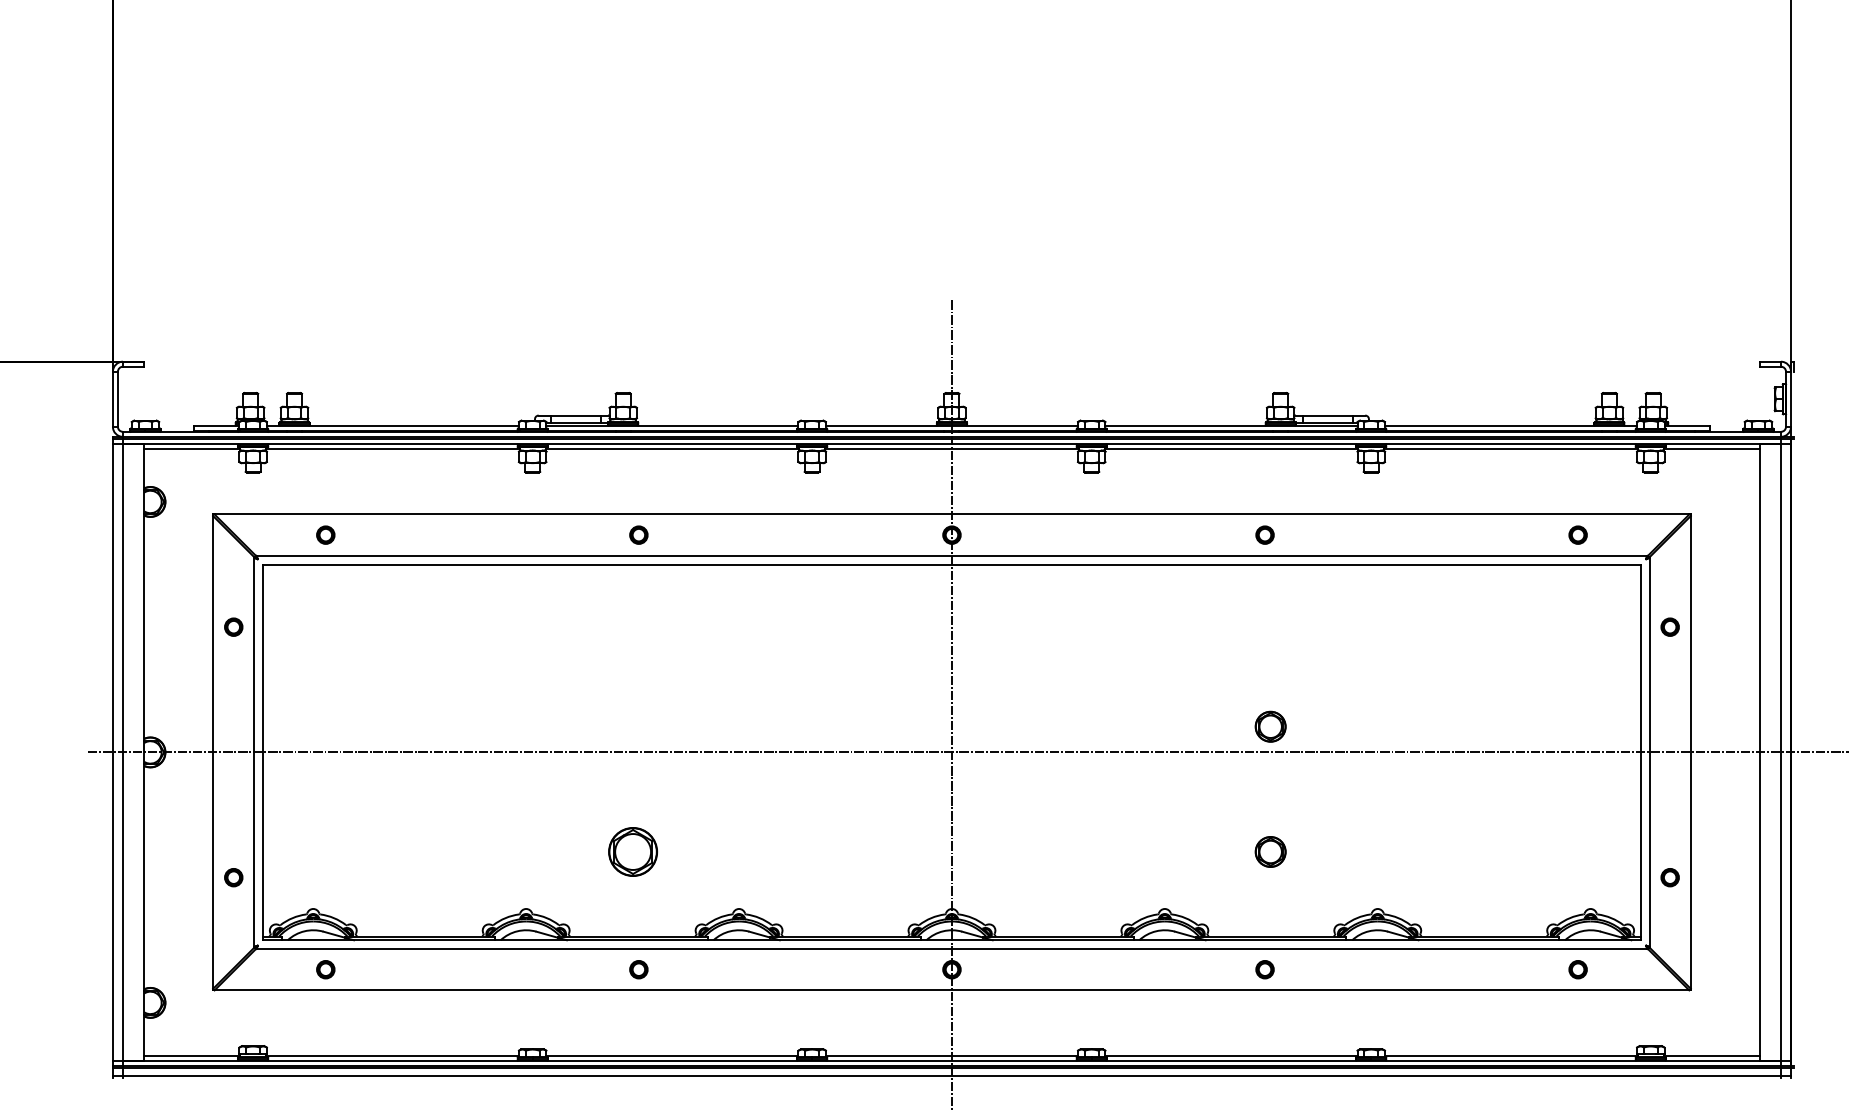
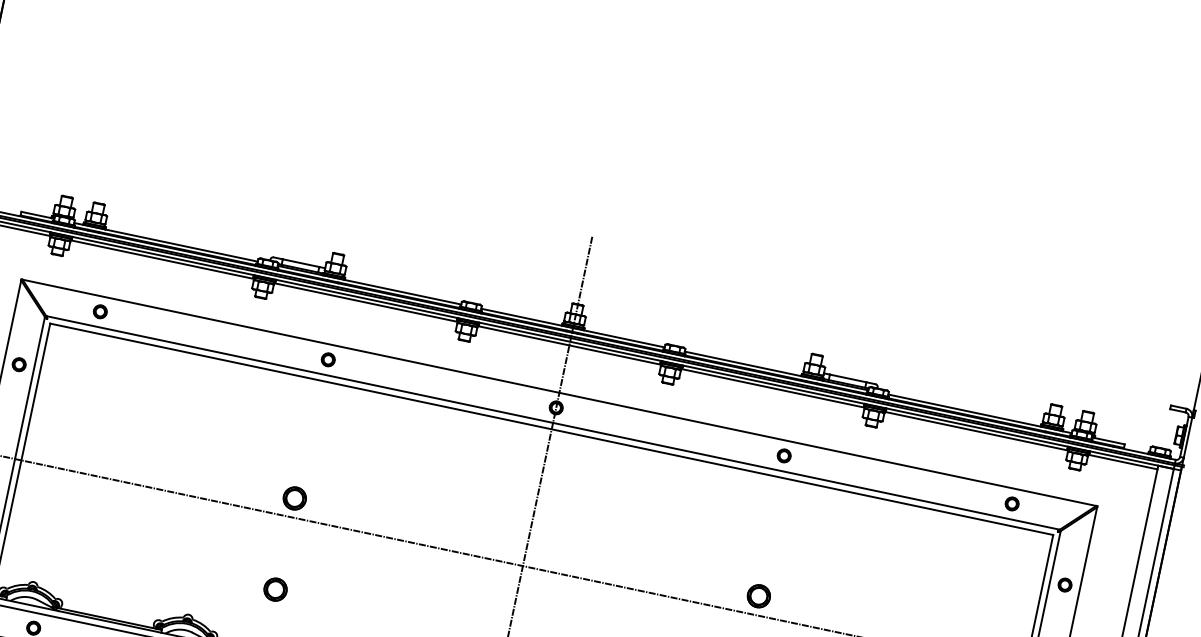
part: (633, 726) -> (295, 498), added
part: (633, 851) -> (275, 589), size x0.62

